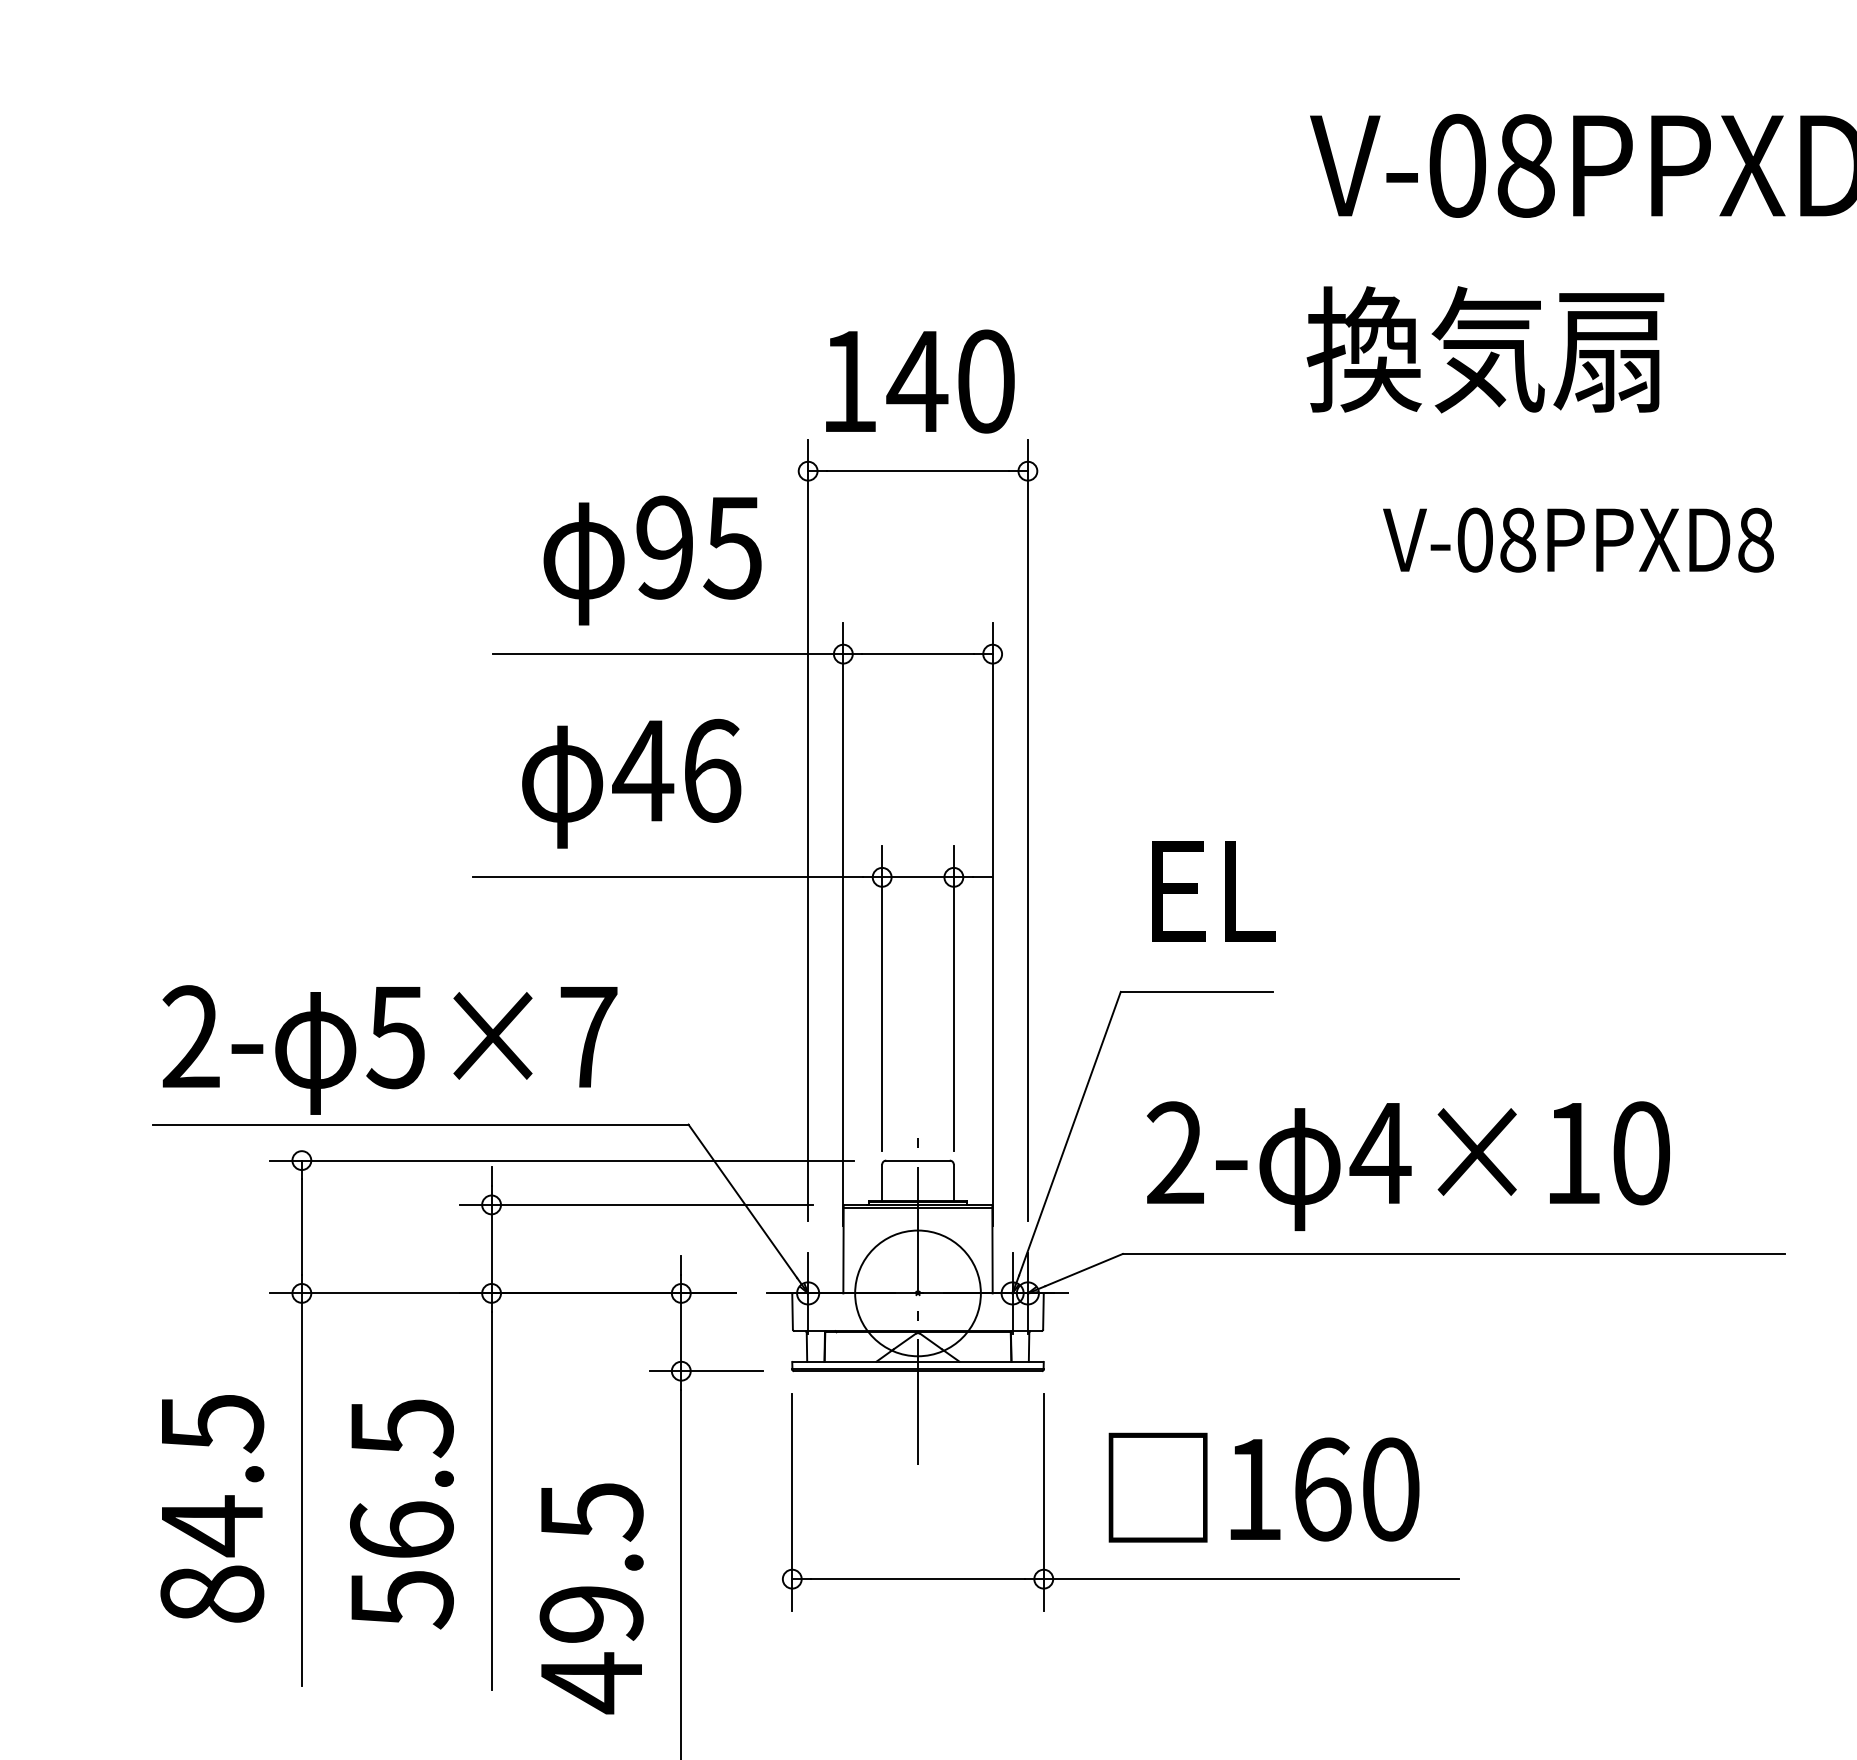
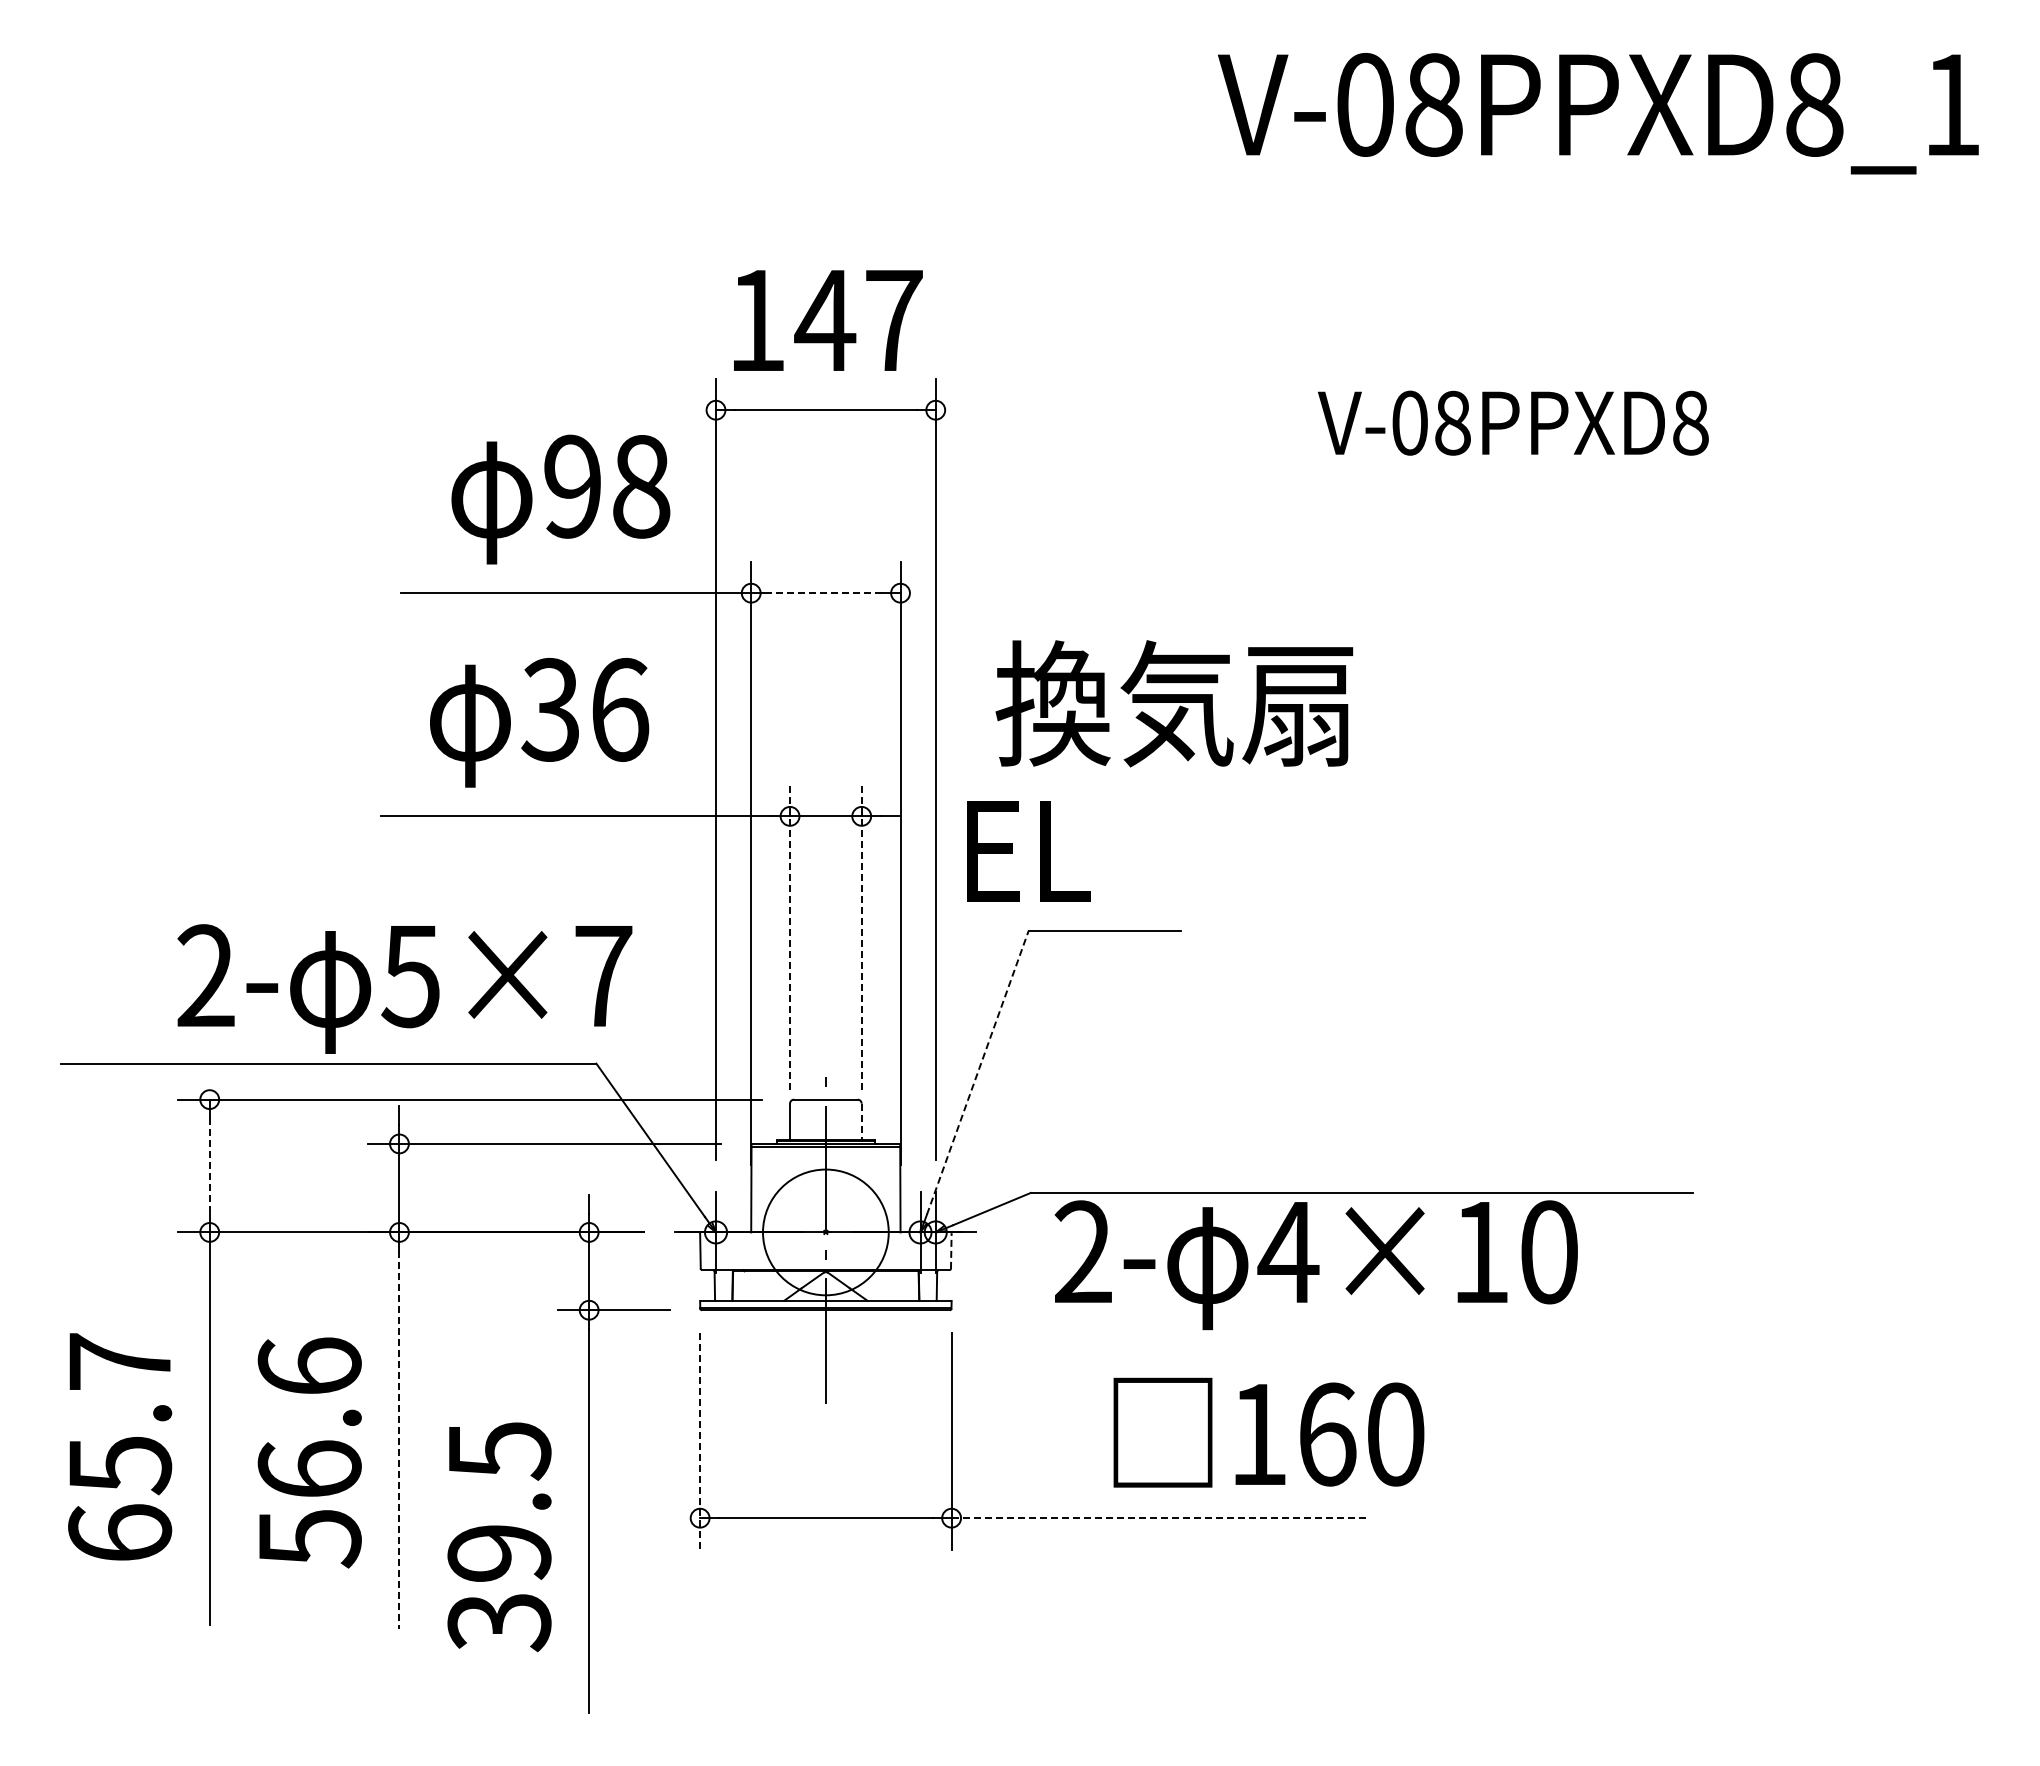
text: (1485, 349) -> (1174, 703), moved
text: (986, 381) -> (894, 320), 140 -> 147
text: (1578, 539) -> (1513, 422), moved
text: (732, 547) -> (640, 486), 95 -> 98
line: (917, 654) -> (825, 593), solid -> dashed
text: (642, 770) -> (550, 709), 46 -> 36
text: (1213, 891) -> (1028, 851), moved
line: (882, 997) -> (790, 936), solid -> dashed
line: (953, 997) -> (861, 936), solid -> dashed
text: (389, 1049) -> (404, 988), moved
line: (1069, 1133) -> (977, 1072), solid -> dashed
text: (1407, 1166) -> (1315, 1265), moved
line: (953, 1182) -> (861, 1121), solid -> dashed
line: (301, 1227) -> (209, 1166), solid -> dashed
line: (1043, 1312) -> (951, 1251), solid -> dashed
text: (401, 1428) -> (309, 1367), 56.5 -> 56.6
text: (1263, 1487) -> (1268, 1432), moved
line: (491, 1501) -> (399, 1440), solid -> dashed
line: (792, 1502) -> (700, 1441), solid -> dashed
text: (212, 1508) -> (120, 1447), 84.5 -> 65.7
line: (1251, 1579) -> (1159, 1518), solid -> dashed
text: (591, 1683) -> (499, 1622), 49.5 -> 39.5

